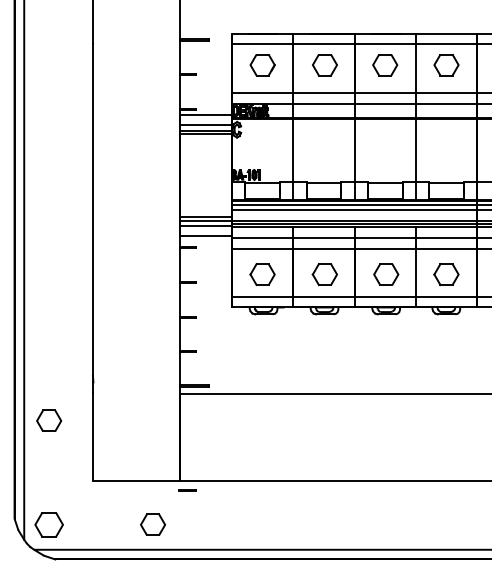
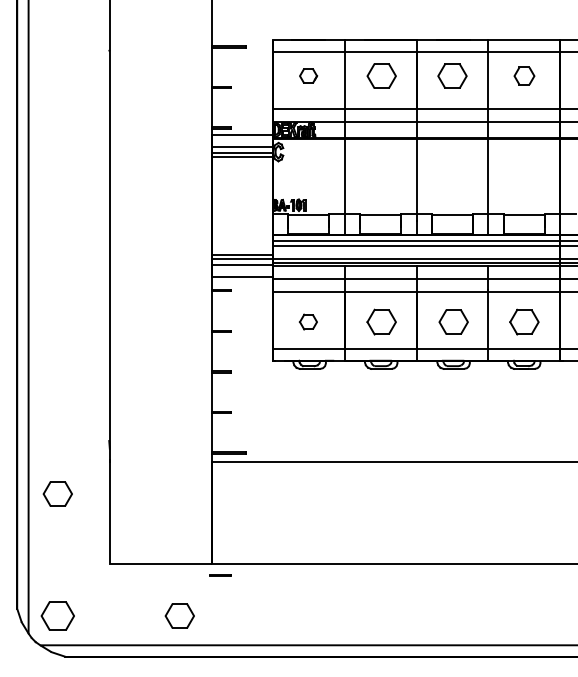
part: (262, 64) -> (308, 75), size x0.6
part: (446, 64) -> (524, 75), size x0.7
part: (262, 274) -> (308, 321), size x0.6

